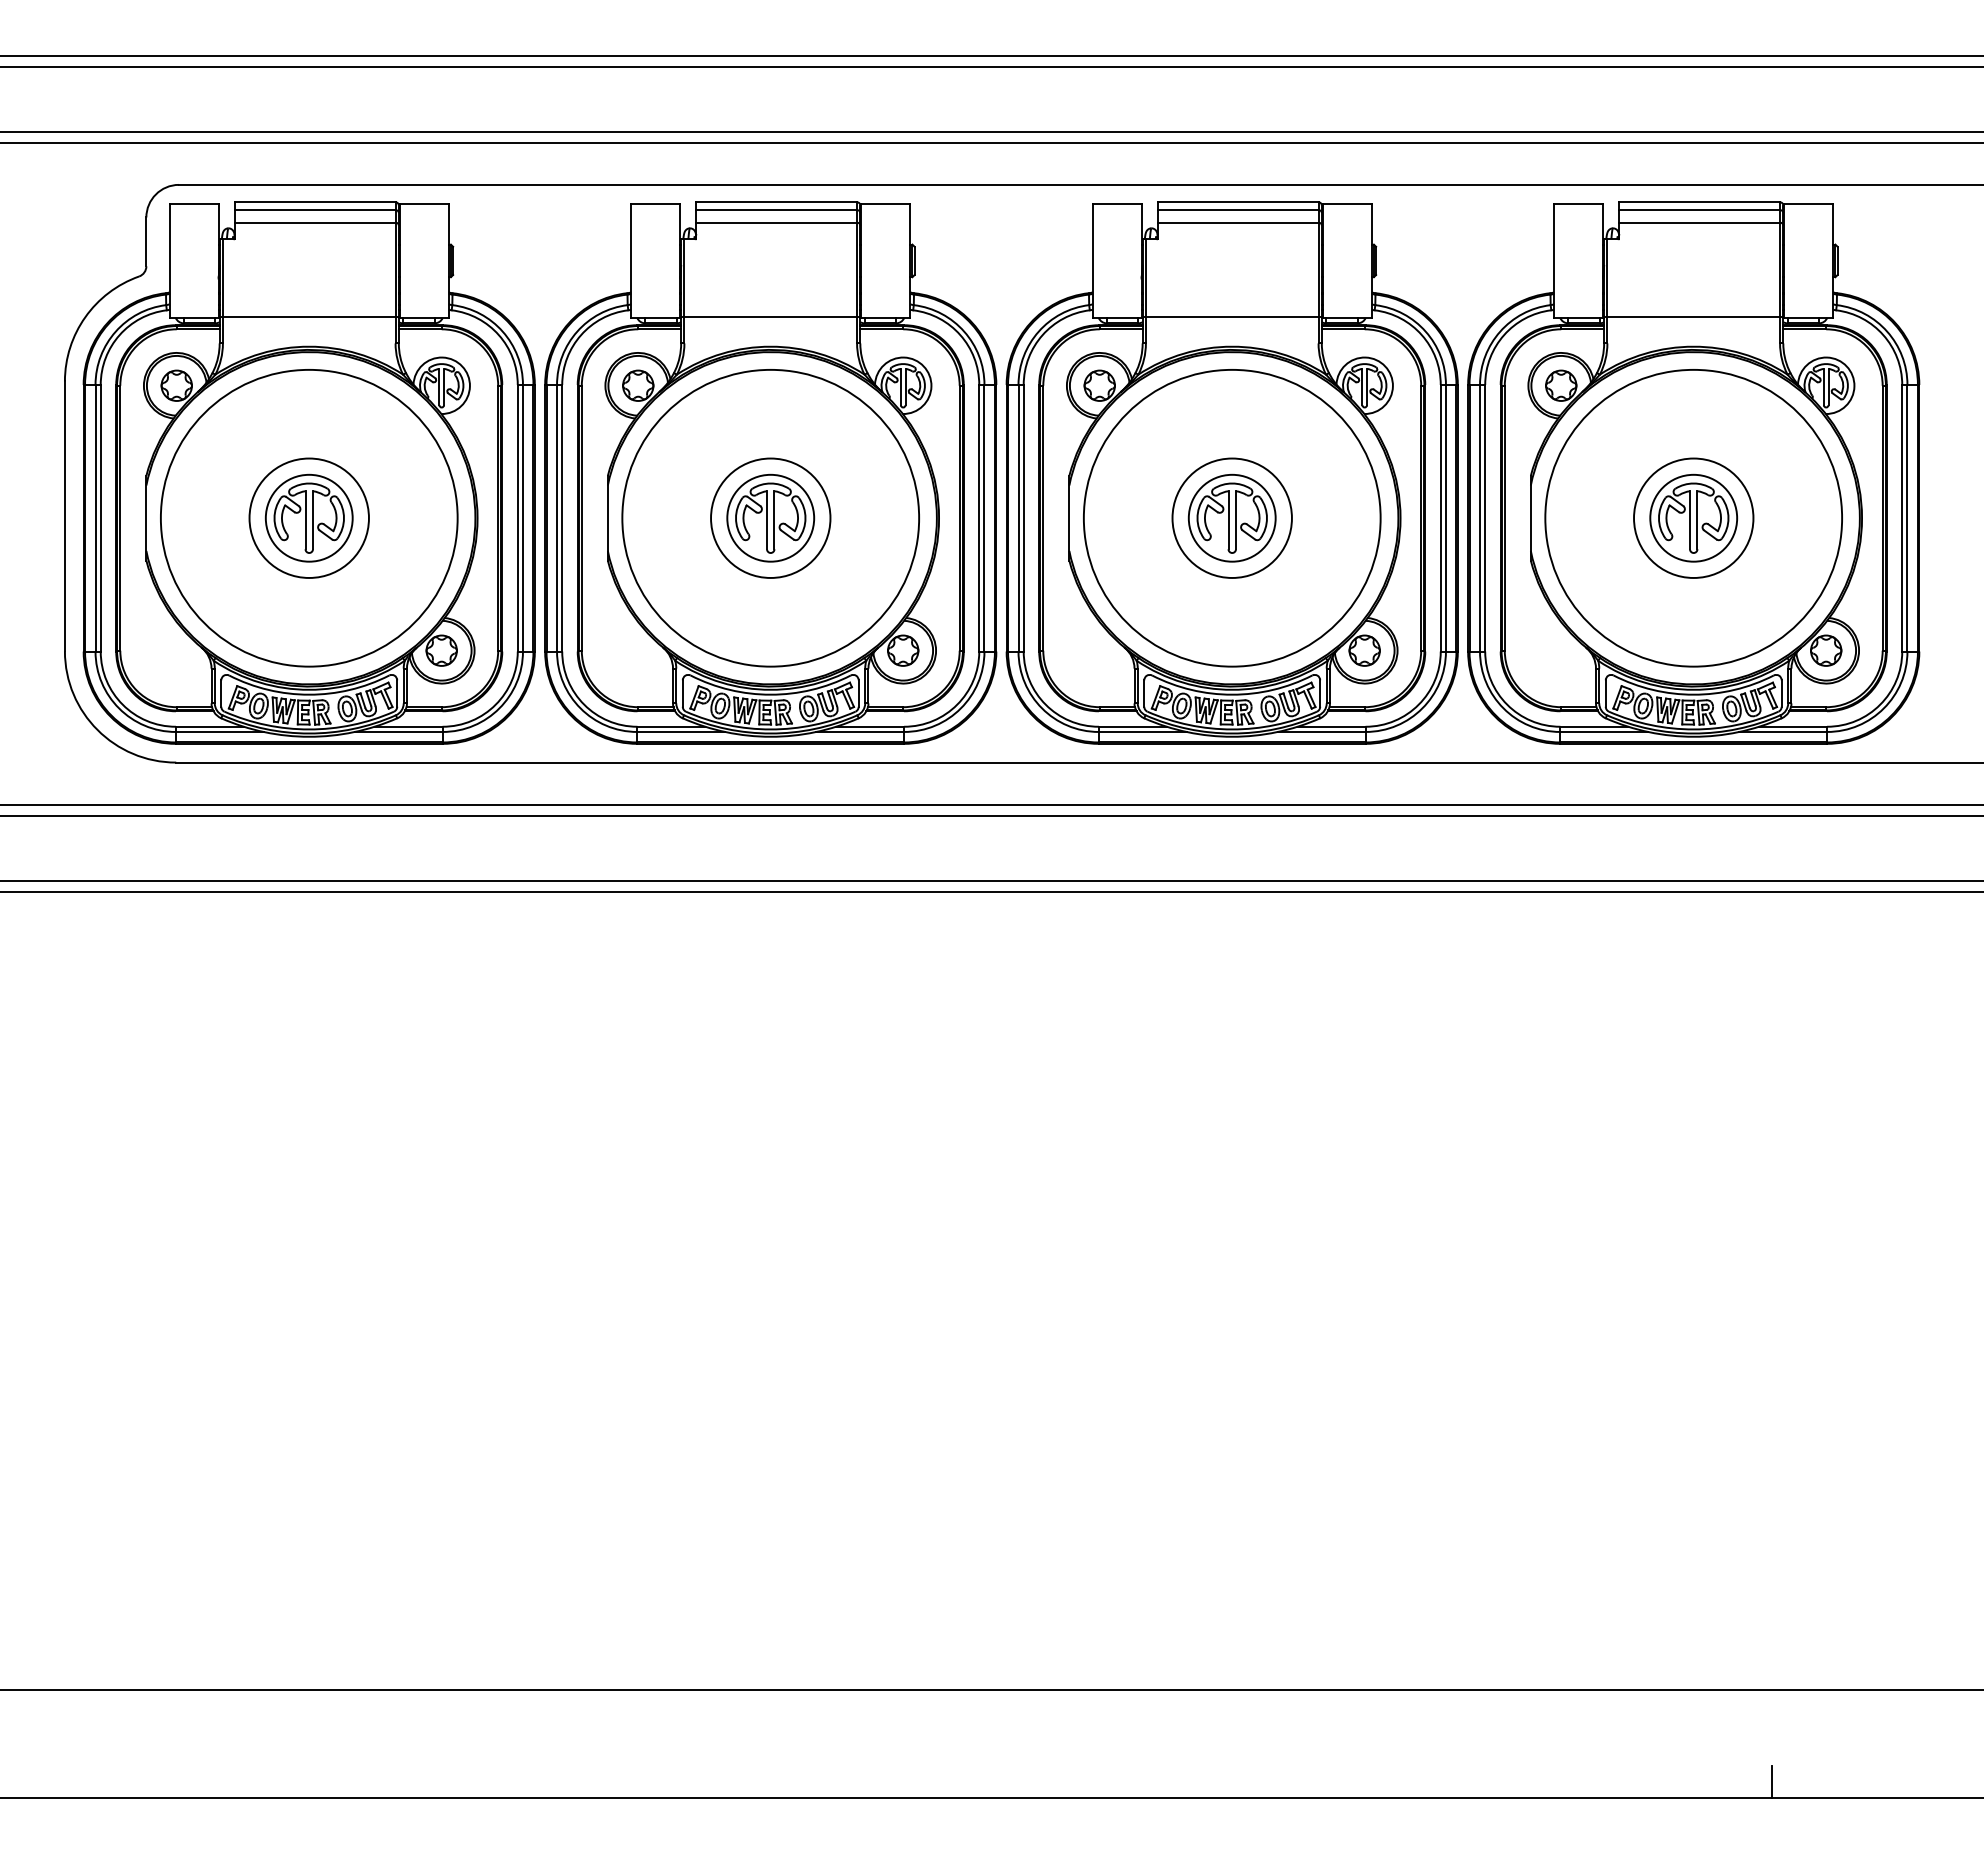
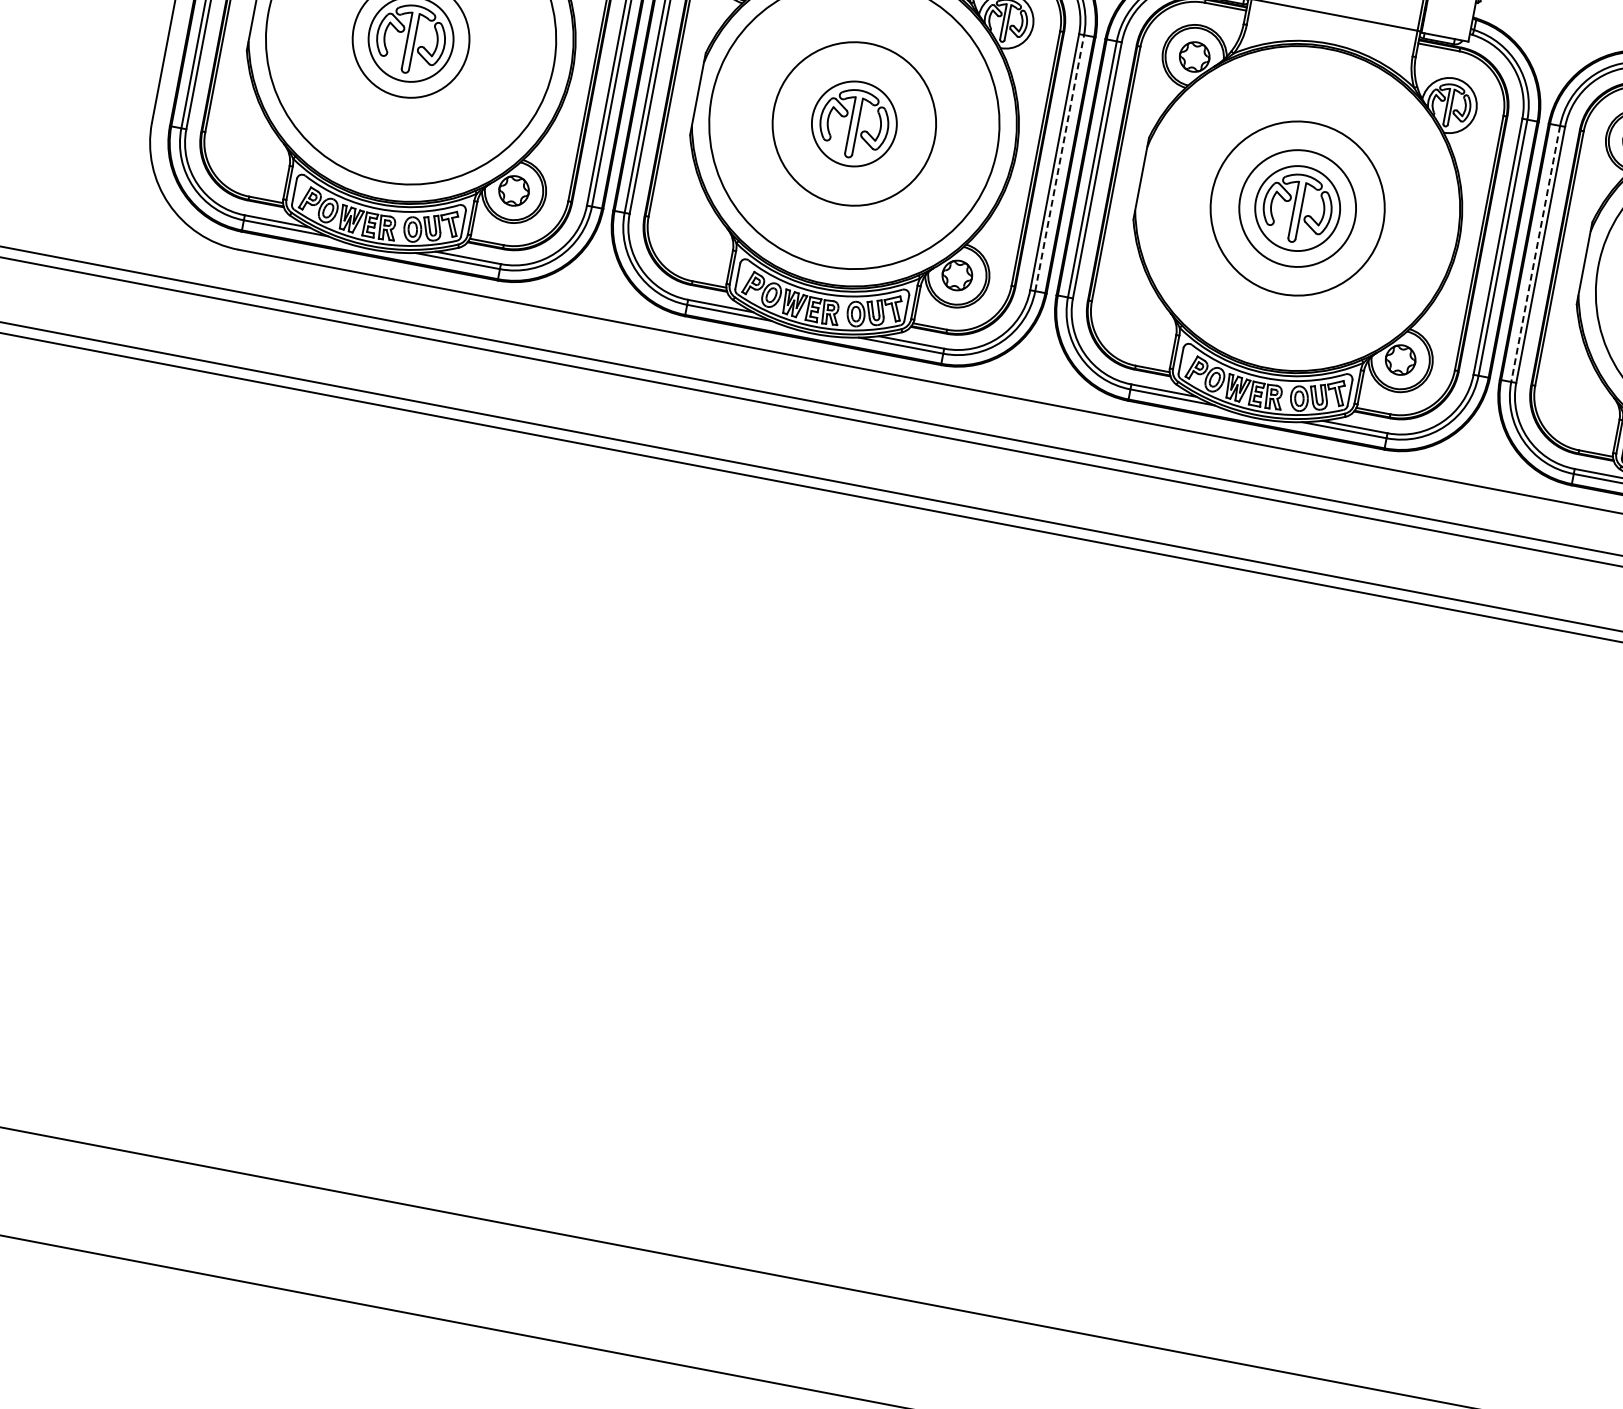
circle: (770, 517) -> (854, 123), size x1.4
line: (984, 517) -> (1059, 162), solid -> dashed
circle: (1231, 517) -> (1297, 207), size x0.6
line: (1480, 518) -> (1536, 254), solid -> dashed

